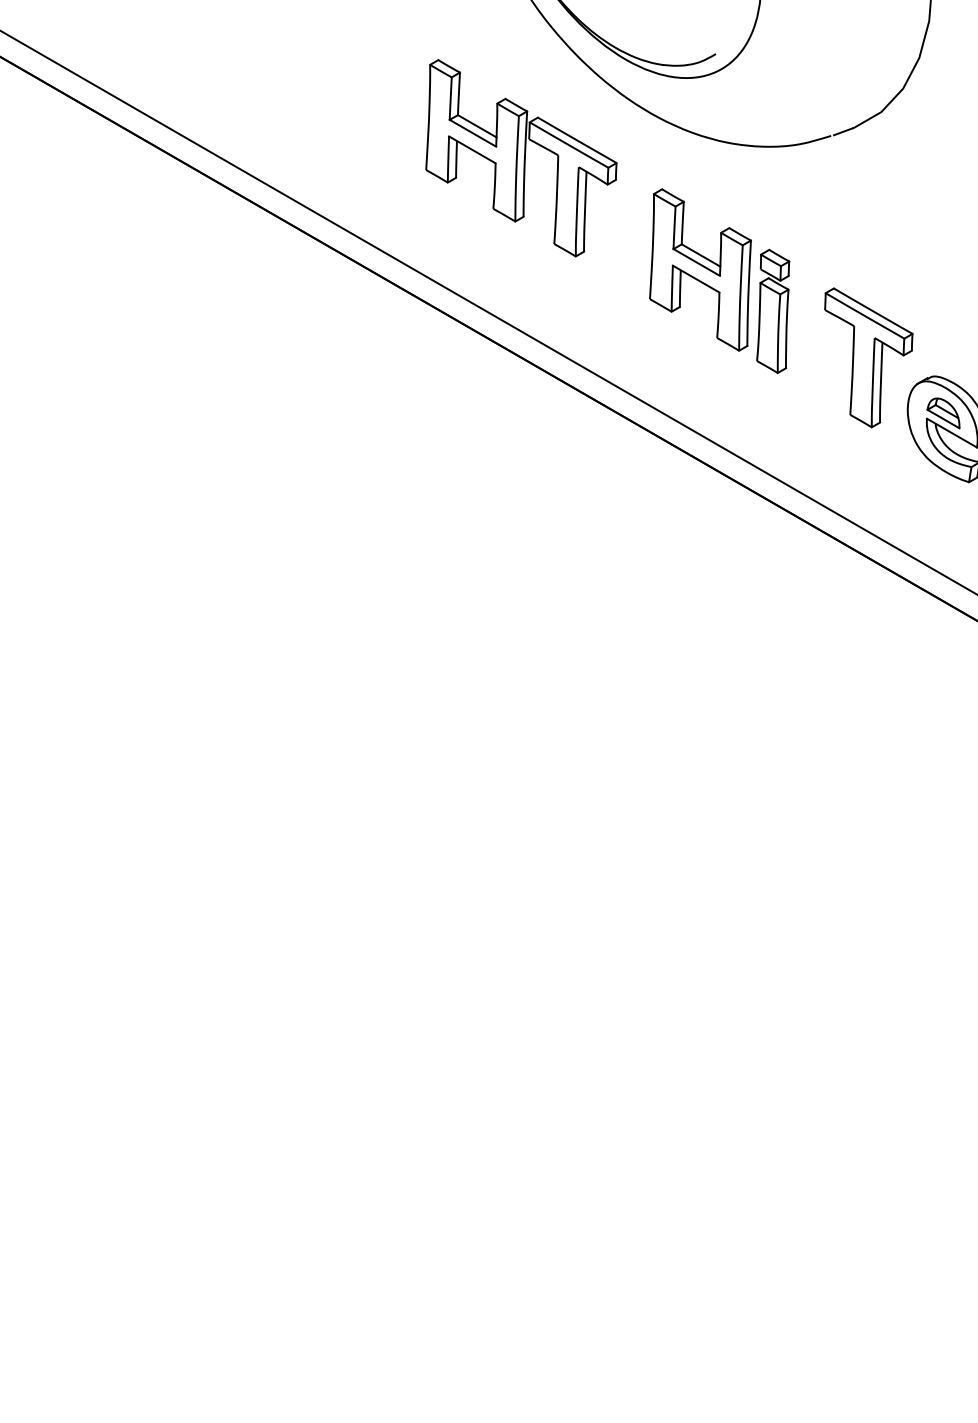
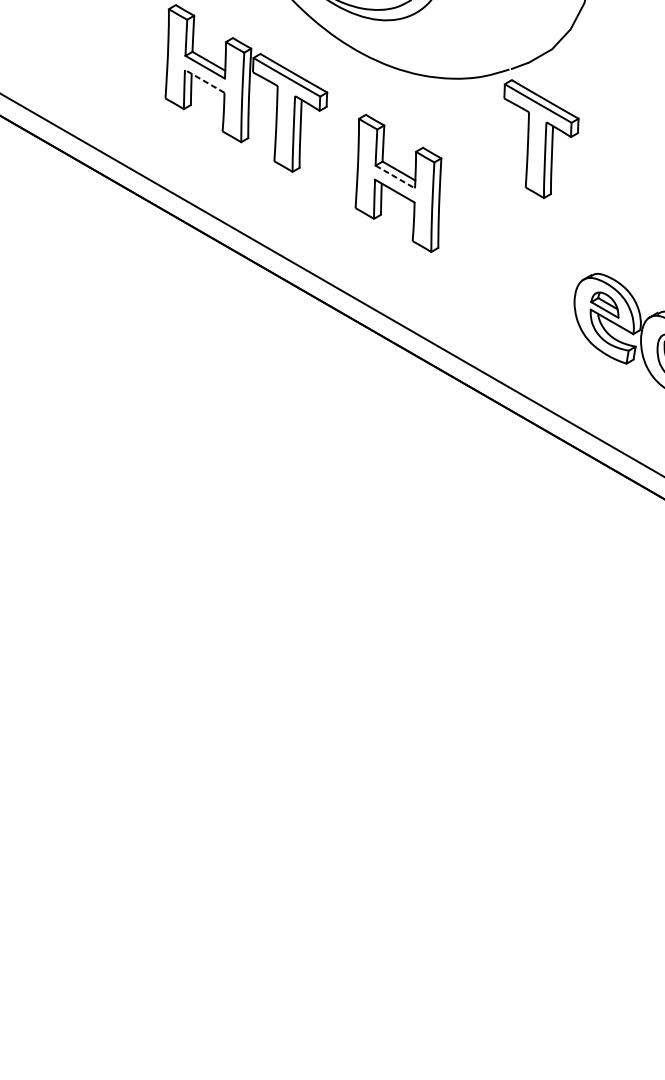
line: (472, 149) -> (204, 81), solid -> dashed
line: (696, 262) -> (395, 177), solid -> dashed
part: (773, 311) -> (460, 218), removed
part: (868, 357) -> (541, 138), moved

